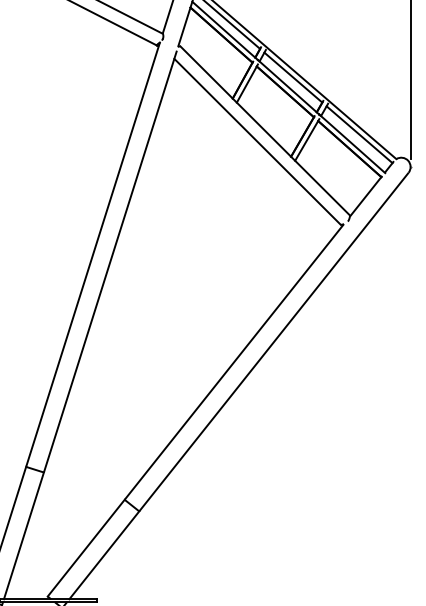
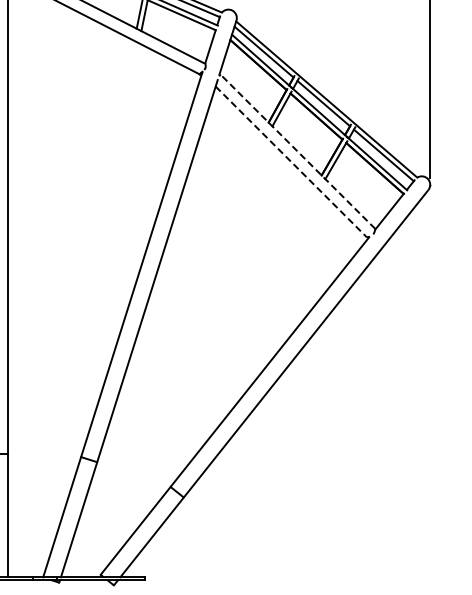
line: (265, 131) -> (298, 152), solid -> dashed
line: (257, 141) -> (291, 161), solid -> dashed

